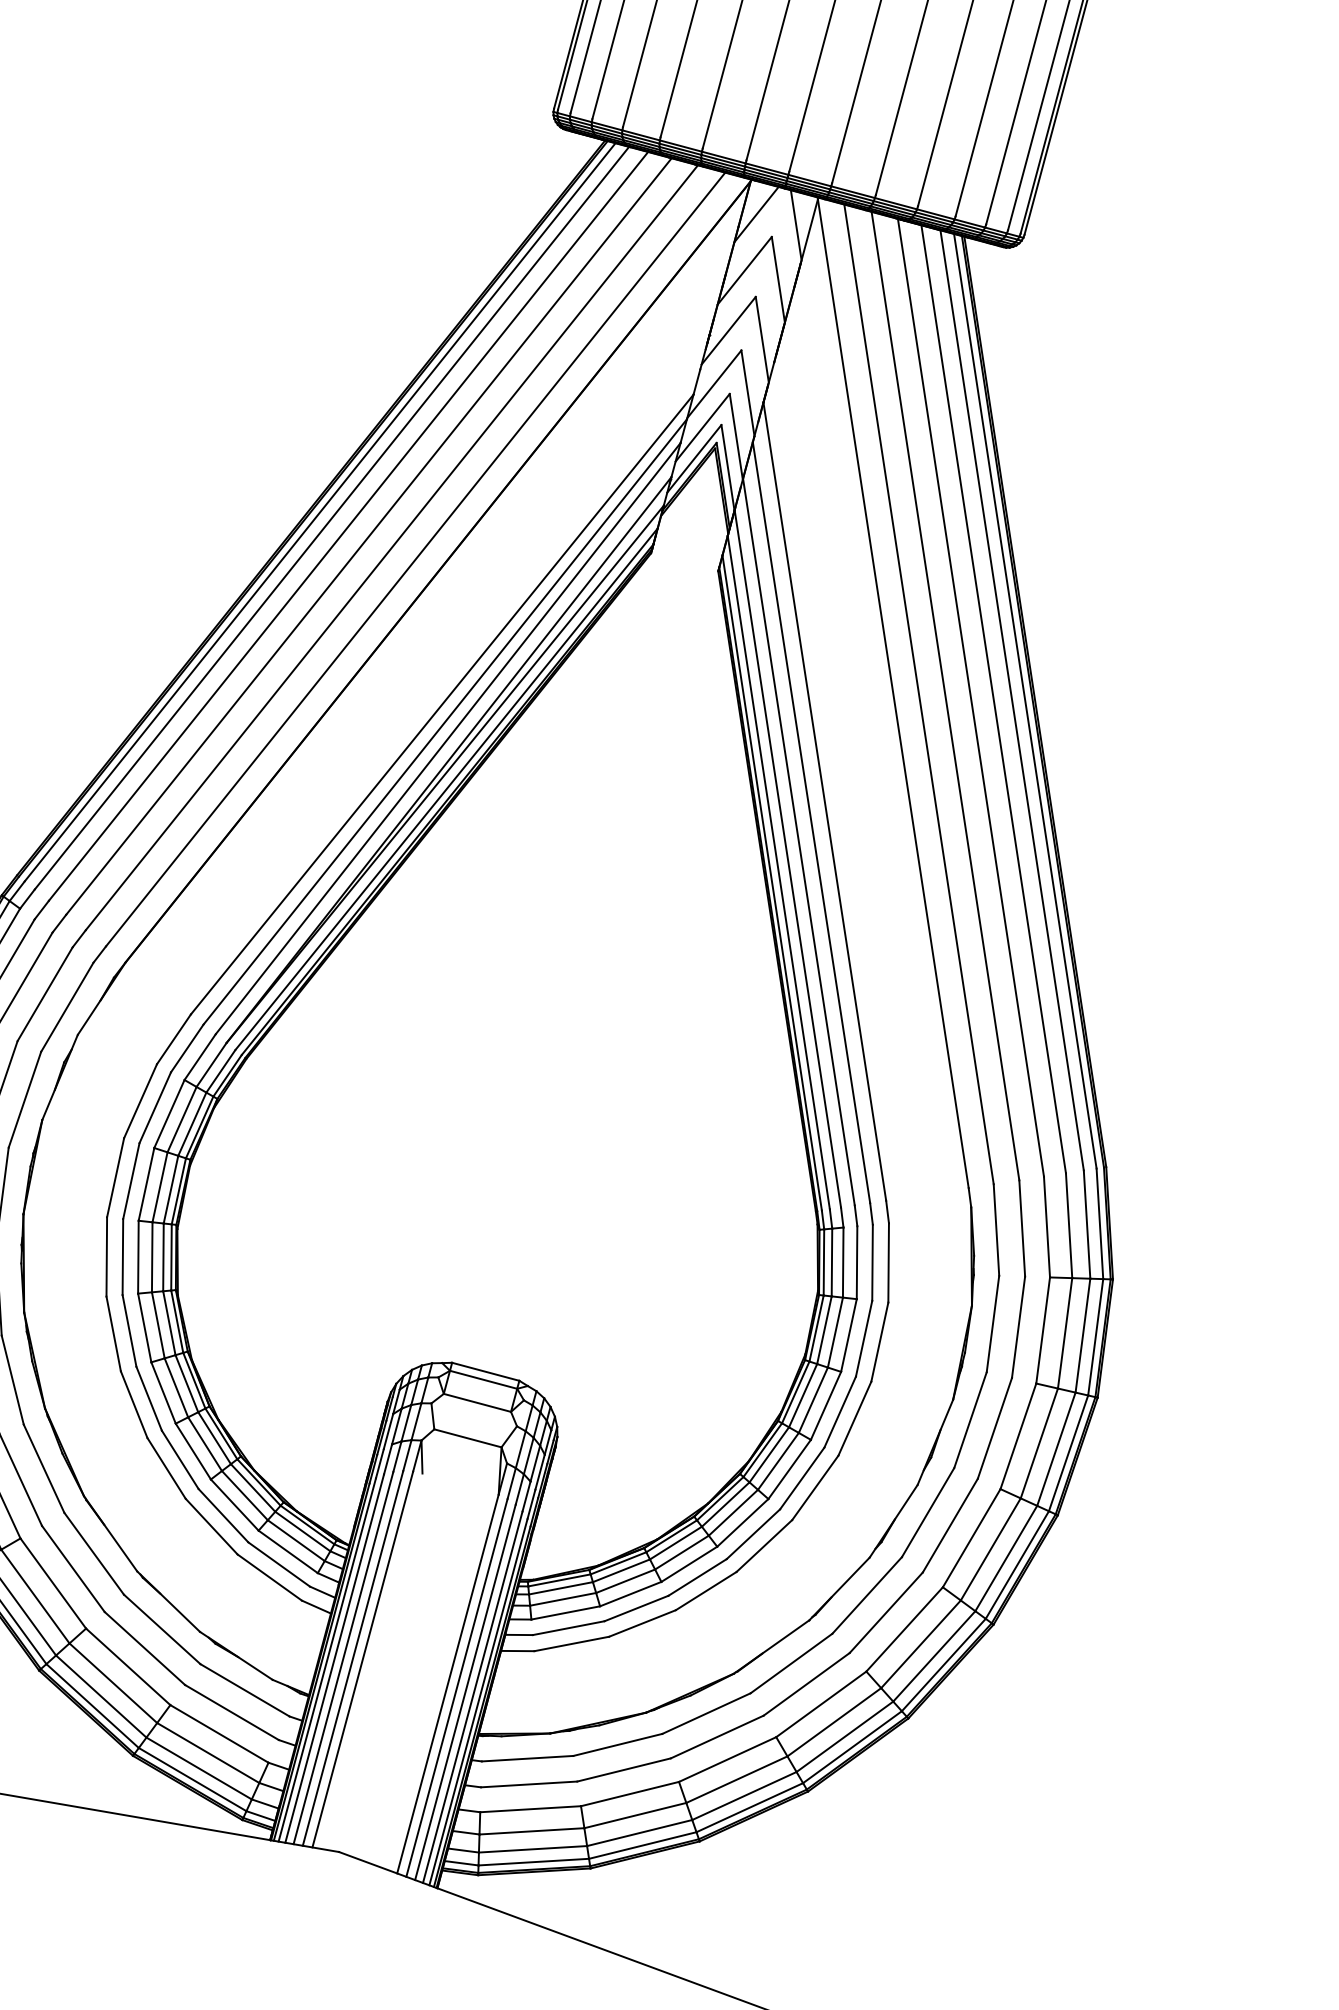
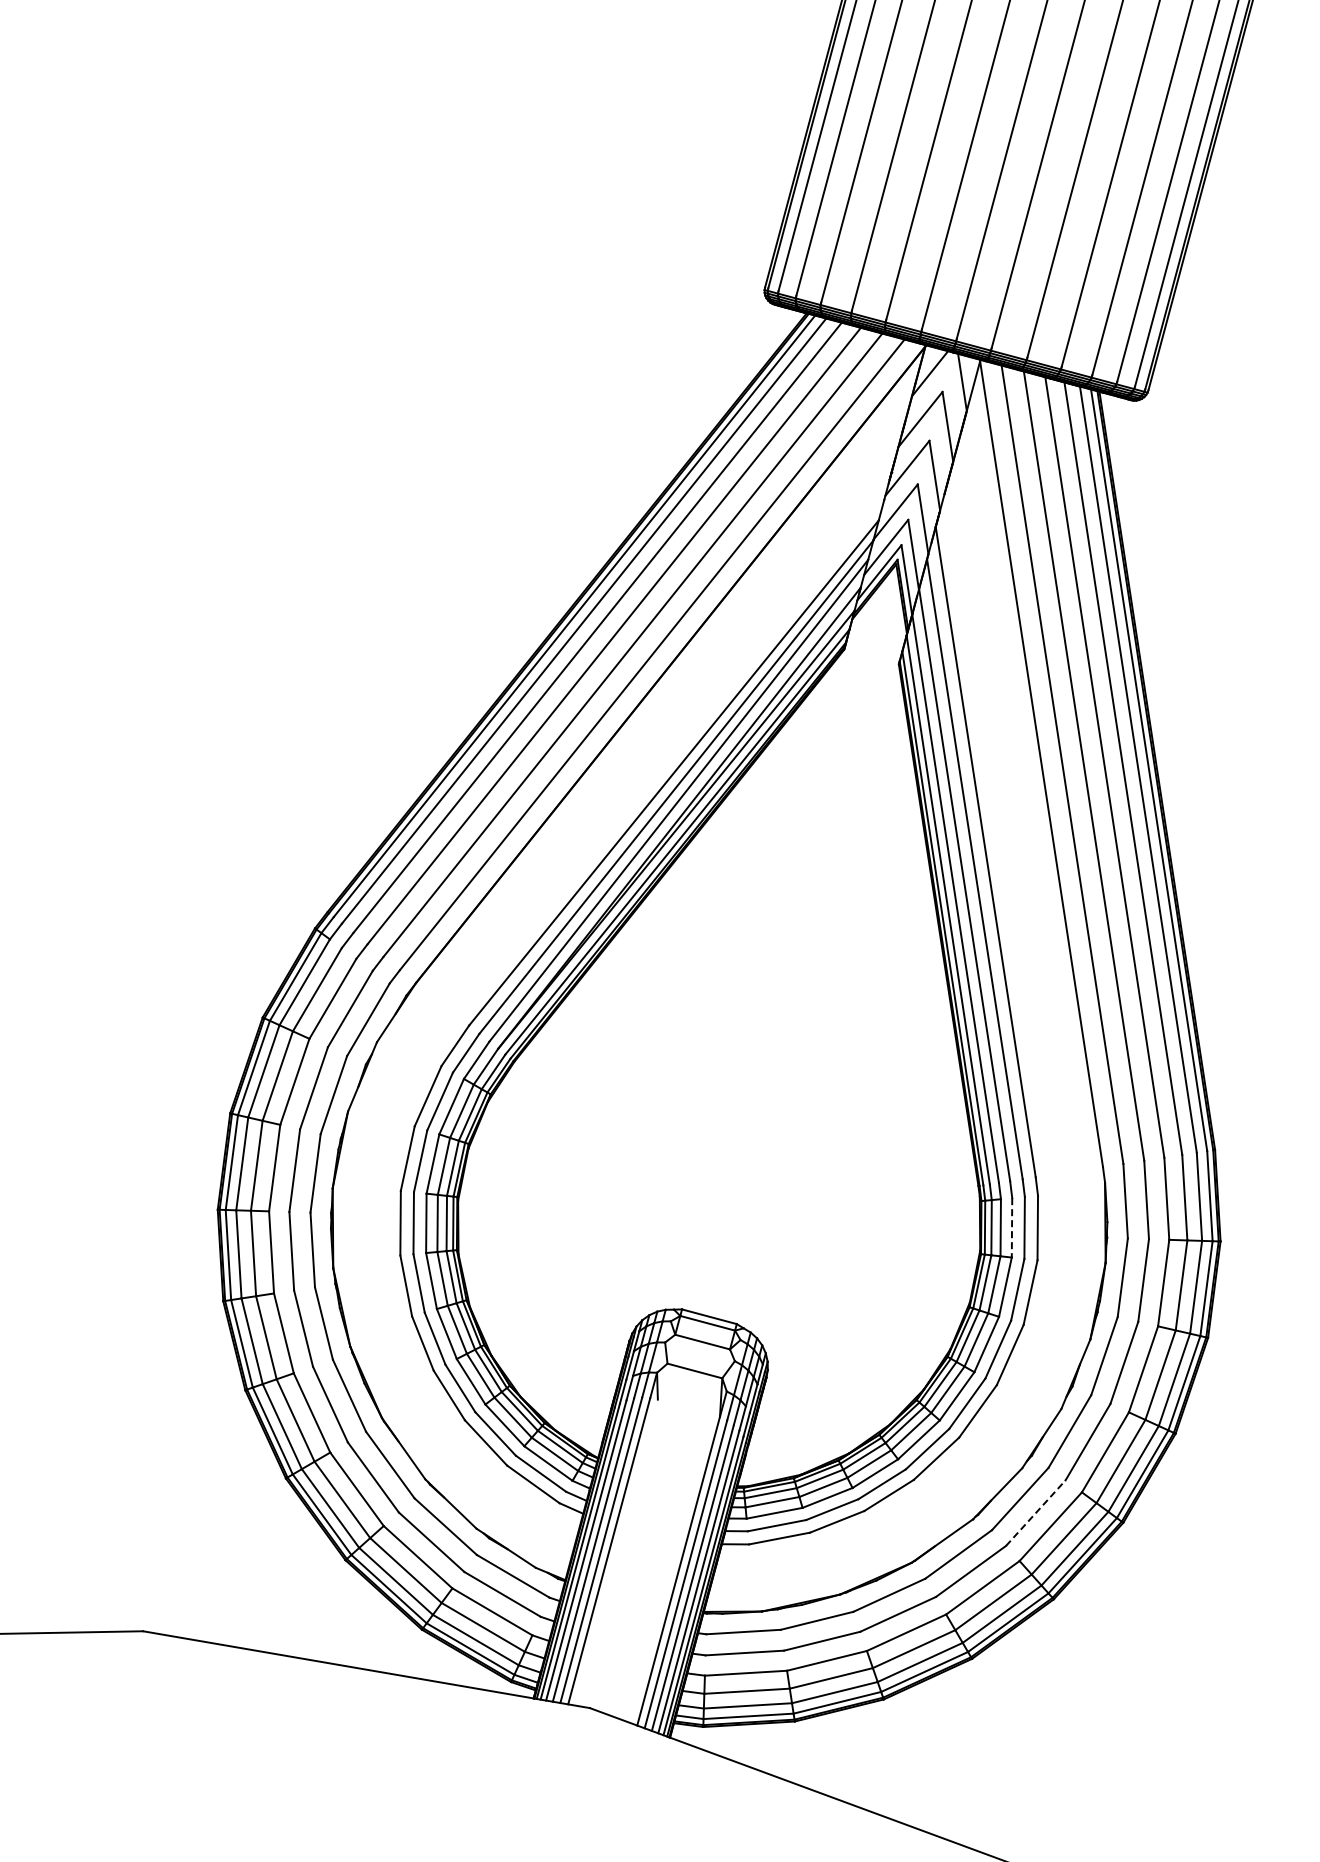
line: (857, 1262) -> (1012, 1227), solid -> dashed
line: (887, 1611) -> (1036, 1512), solid -> dashed

